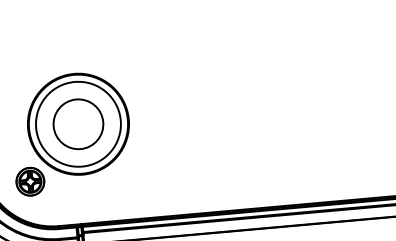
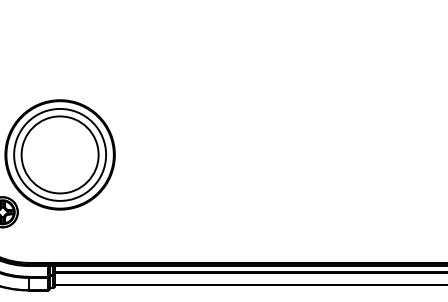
circle: (77, 123) -> (59, 154), size x1.43

